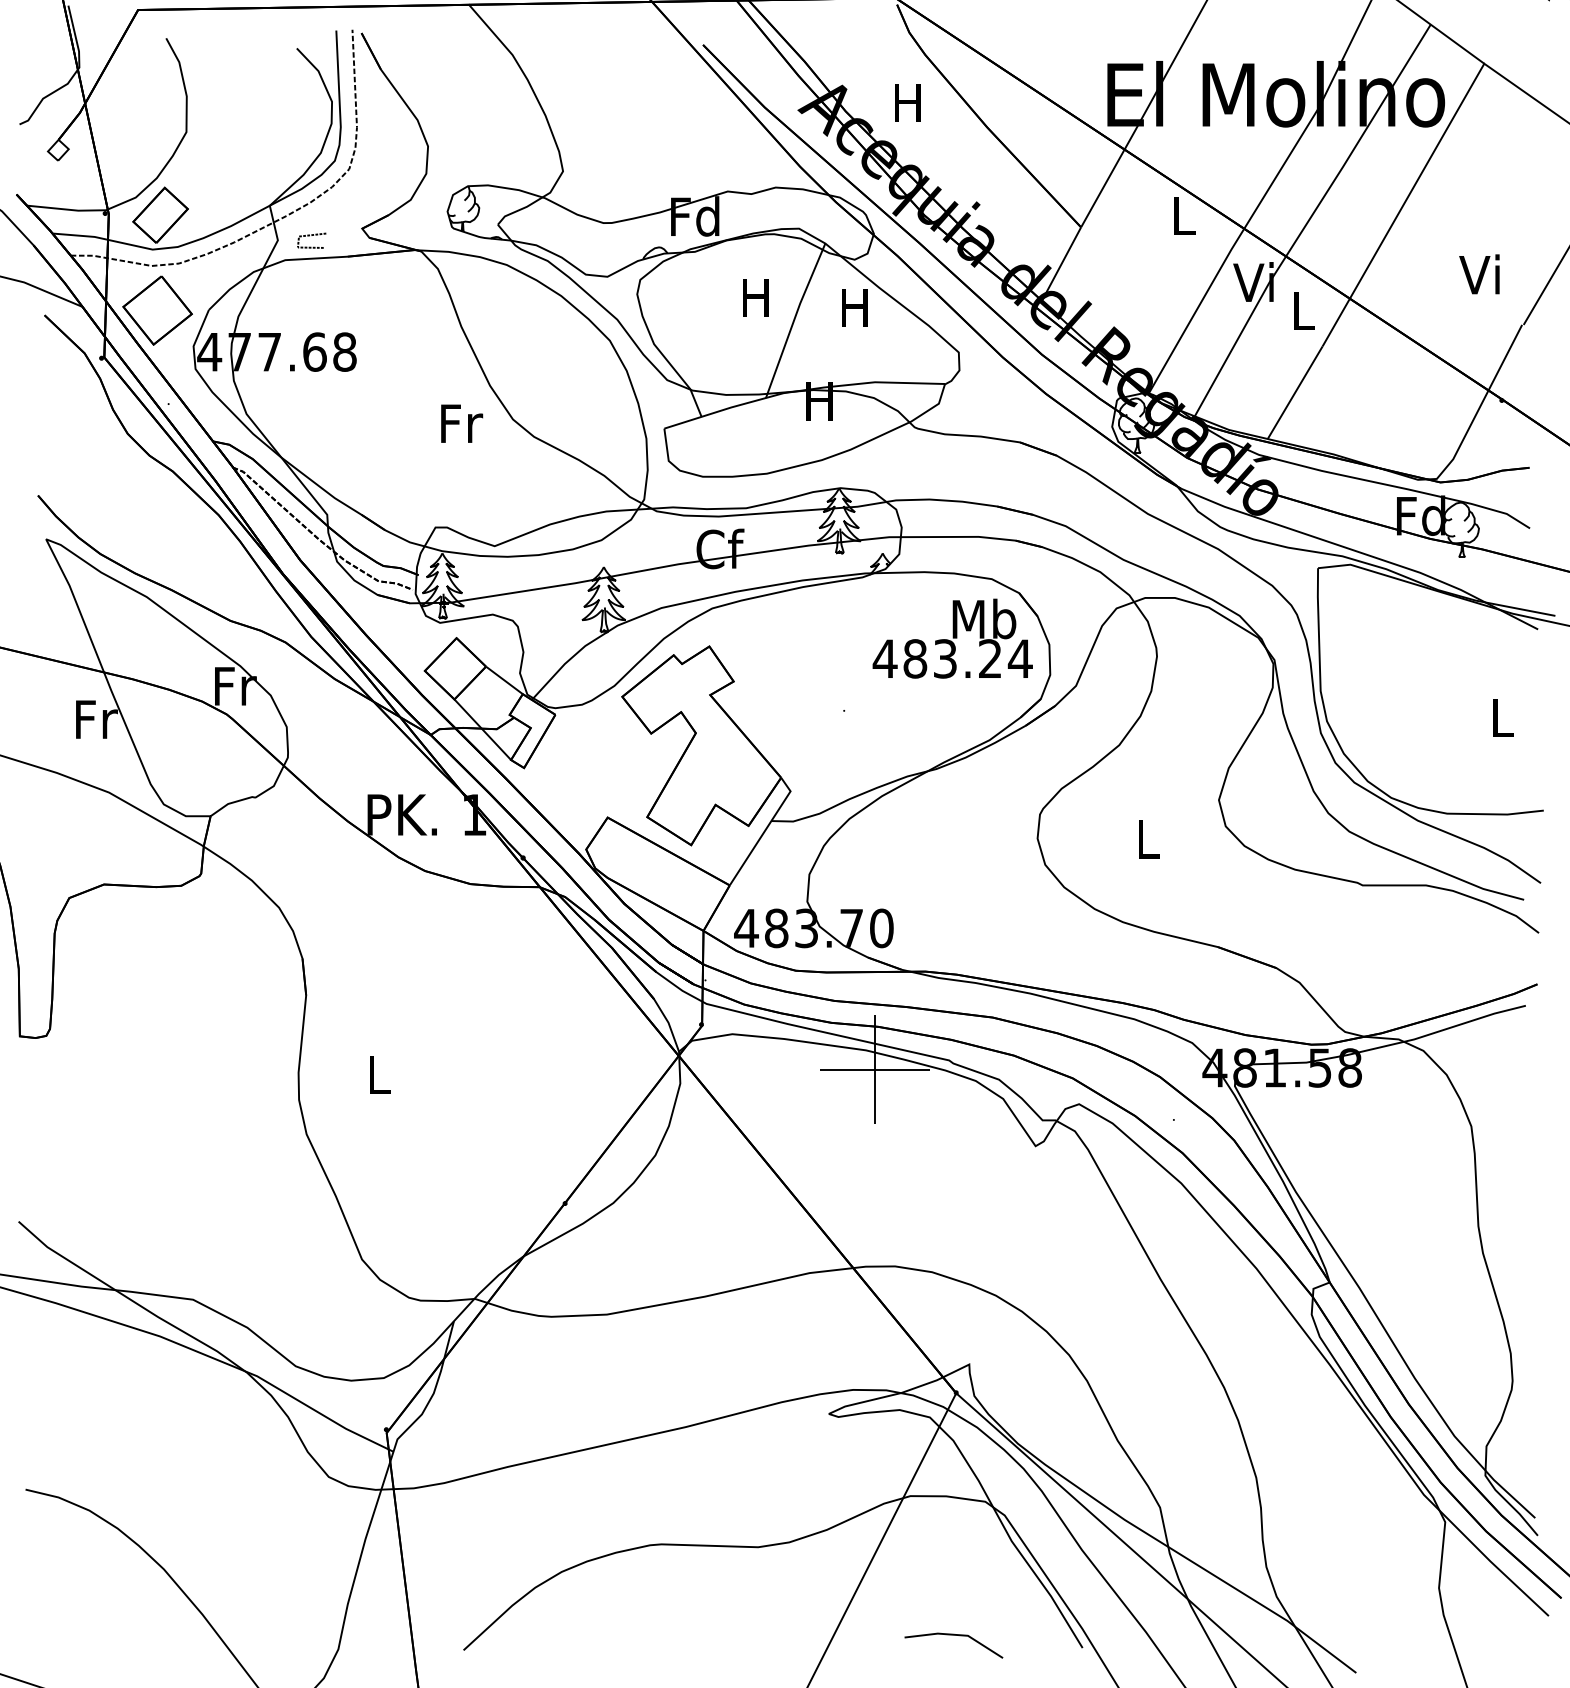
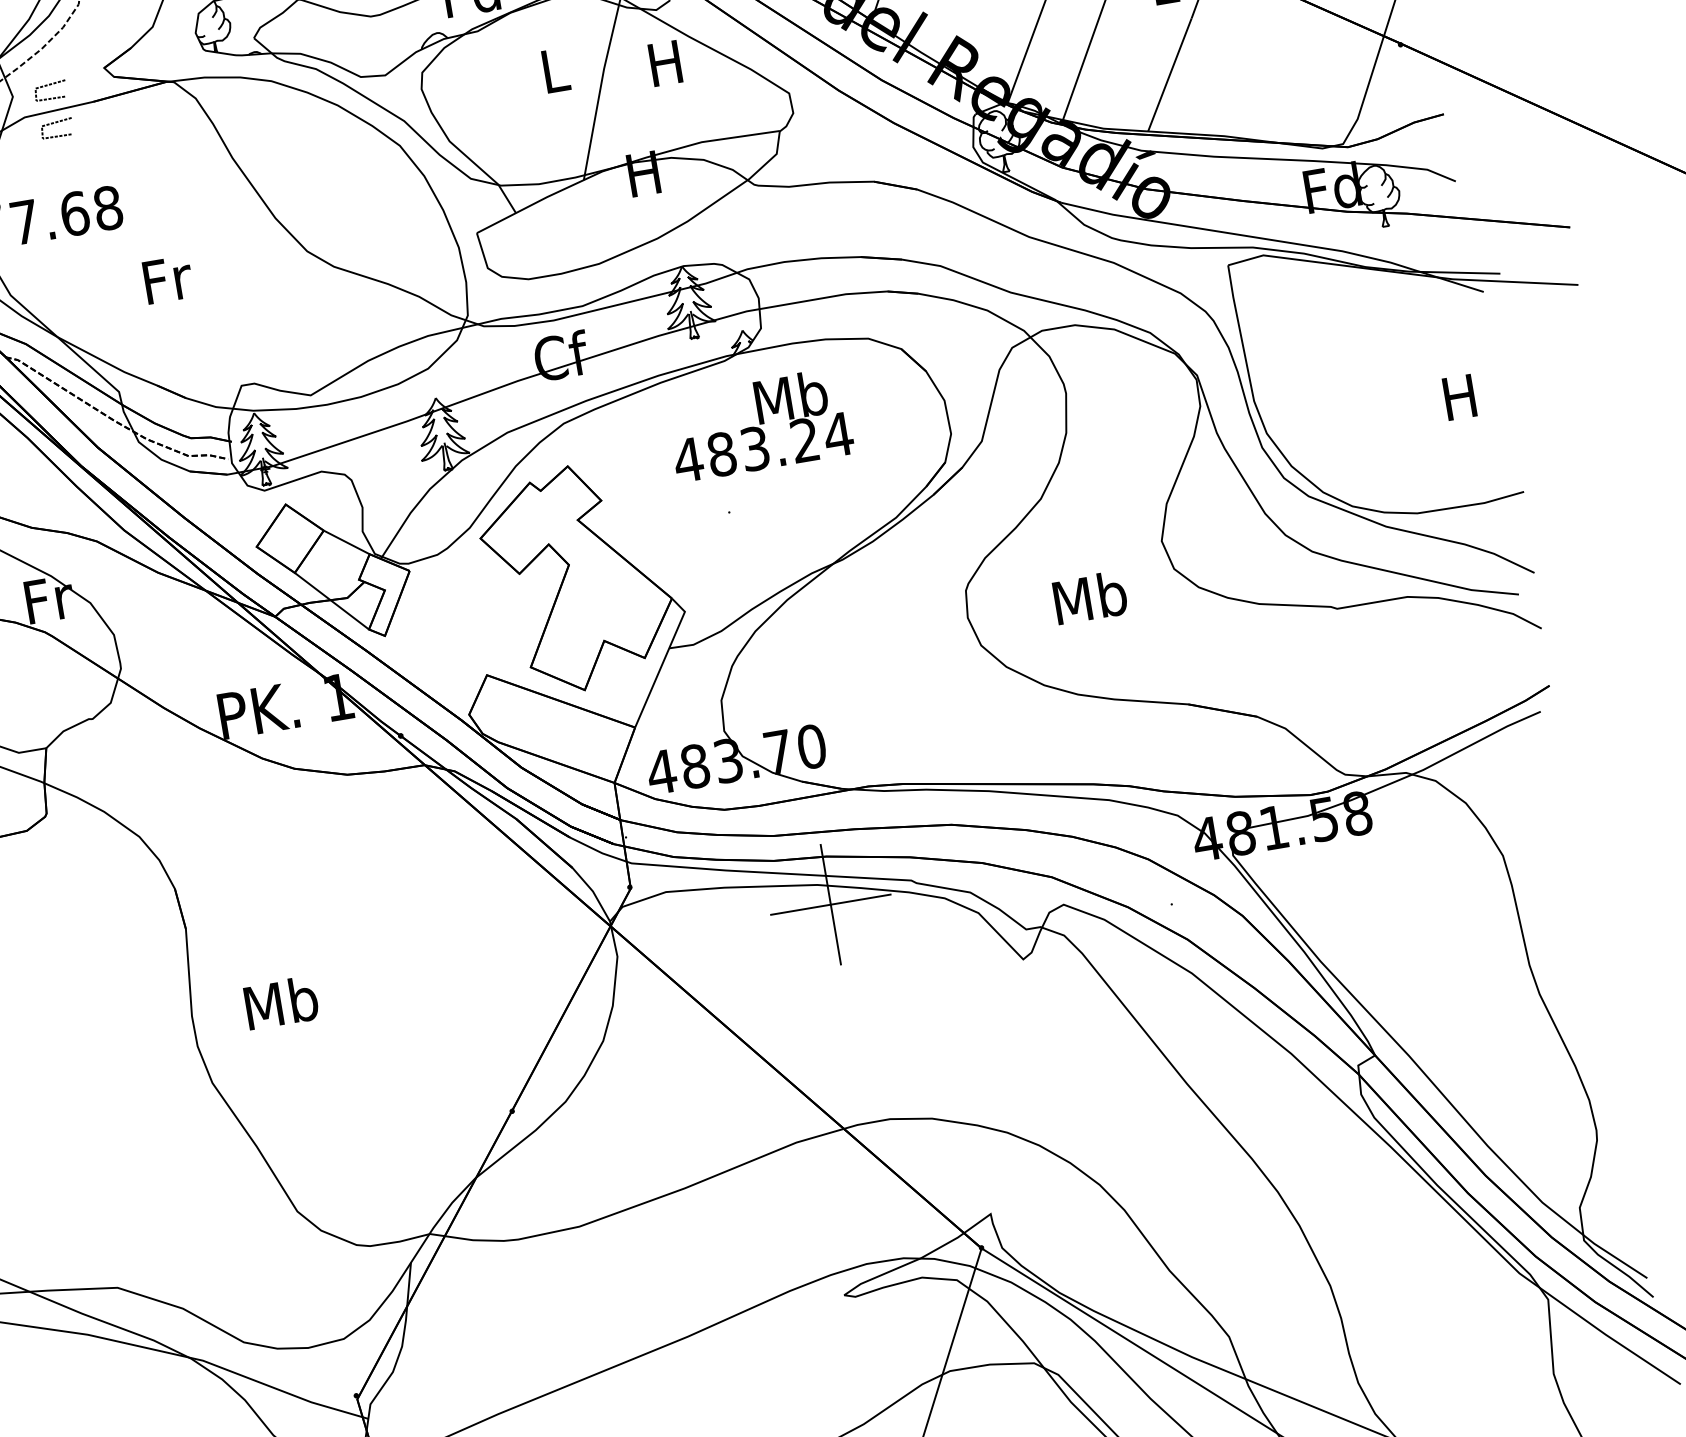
line: (309, 270) -> (53, 124), added
text: (755, 297) -> (553, 70), H -> L
text: (462, 423) -> (168, 279), moved
text: (952, 638) -> (759, 424), moved
text: (1501, 717) -> (1459, 396), L -> H
text: (1147, 838) -> (1089, 597), L -> Mb
text: (378, 1074) -> (280, 1003), L -> Mb

